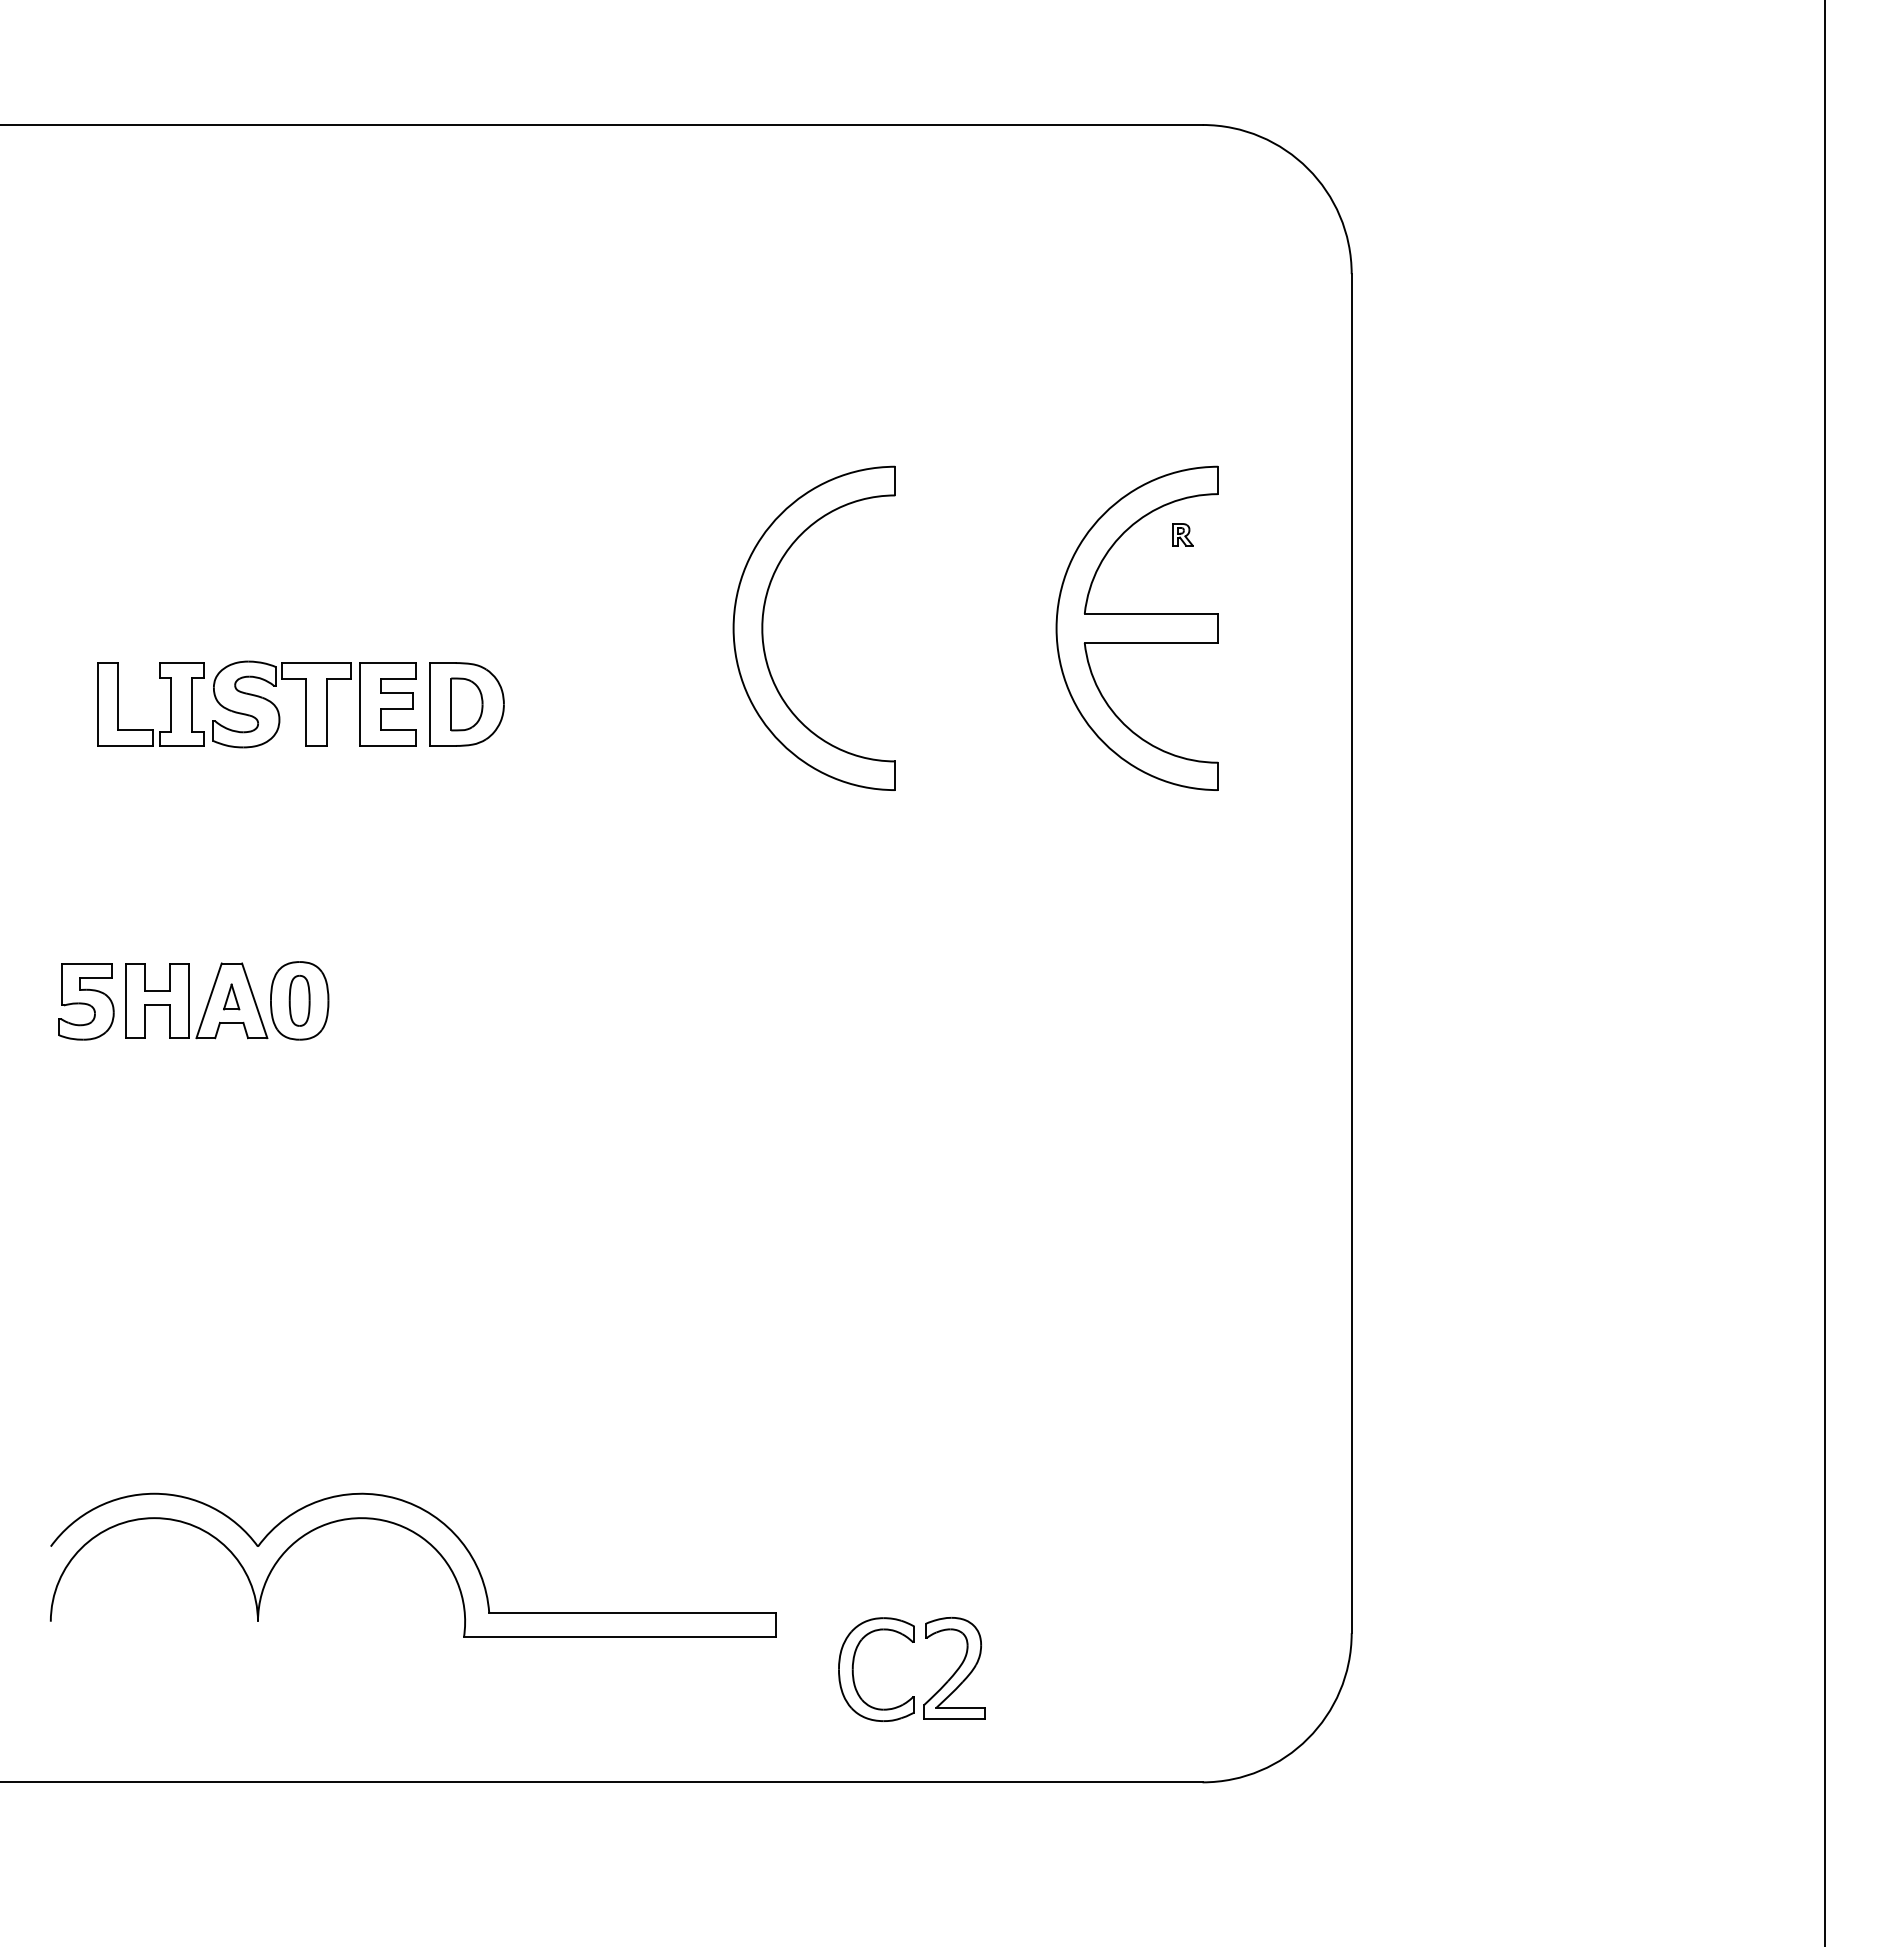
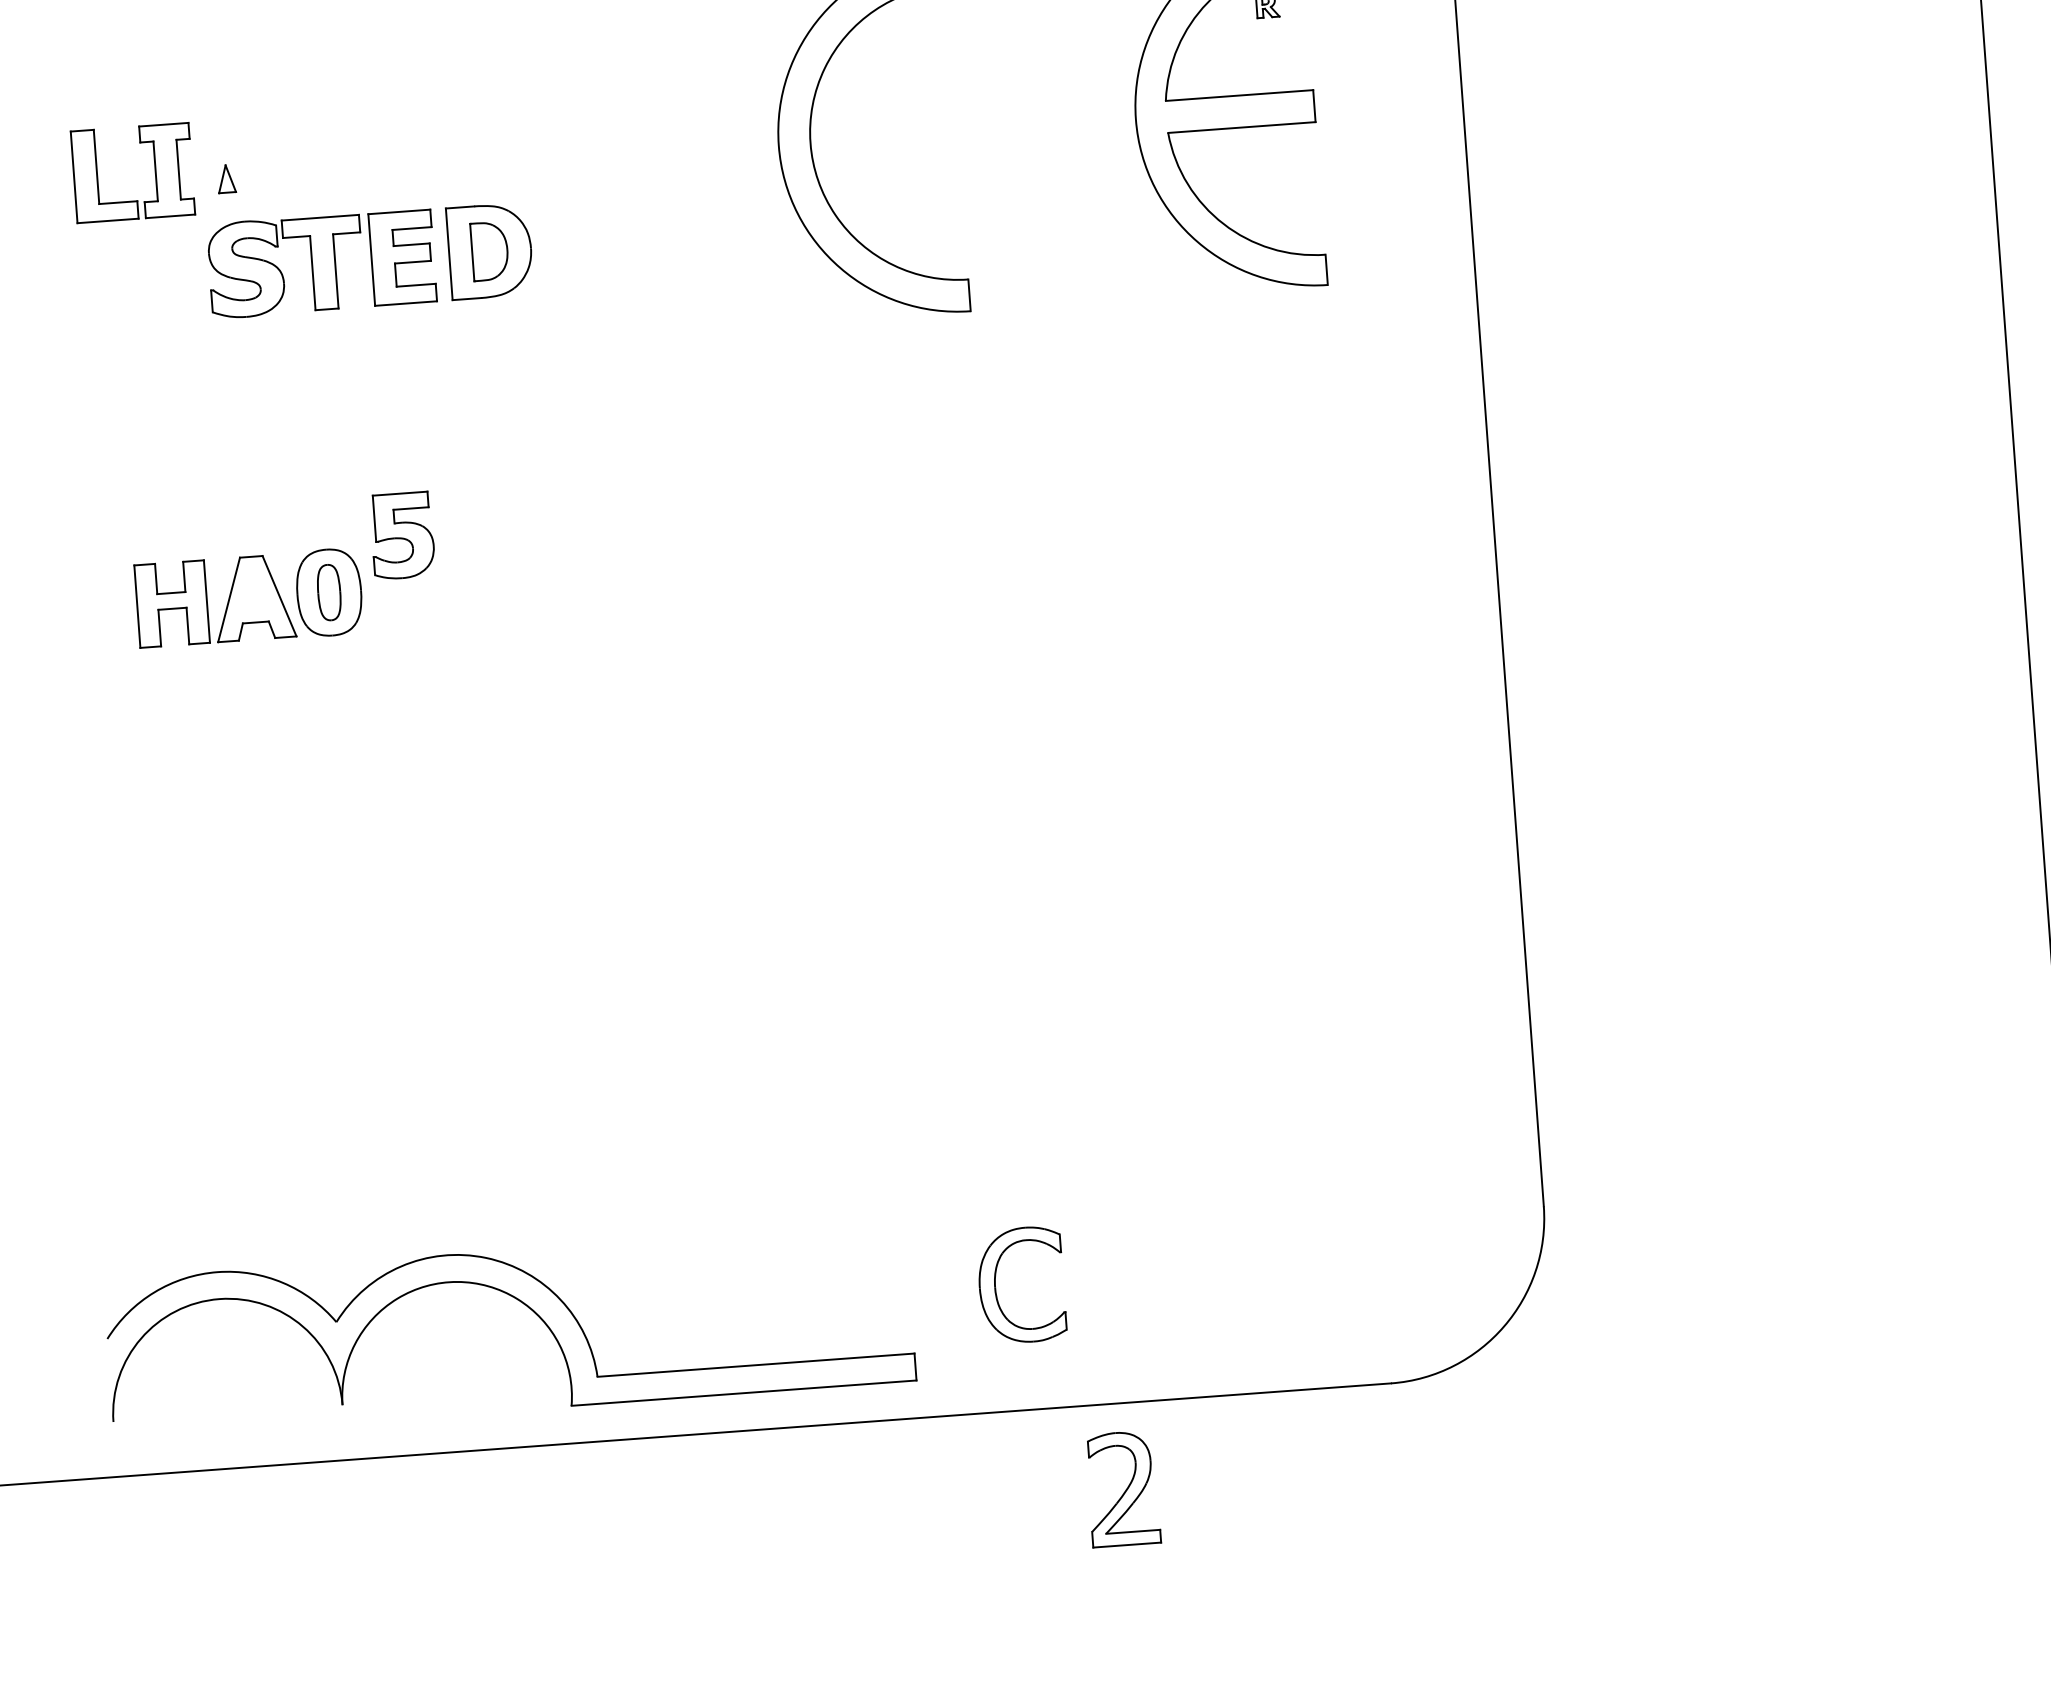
part: (170, 704) -> (154, 171), moved
part: (231, 996) -> (226, 178), moved
part: (86, 1001) -> (402, 535), moved
part: (427, 1543) -> (523, 1304), moved
part: (954, 1668) -> (1123, 1488), moved

